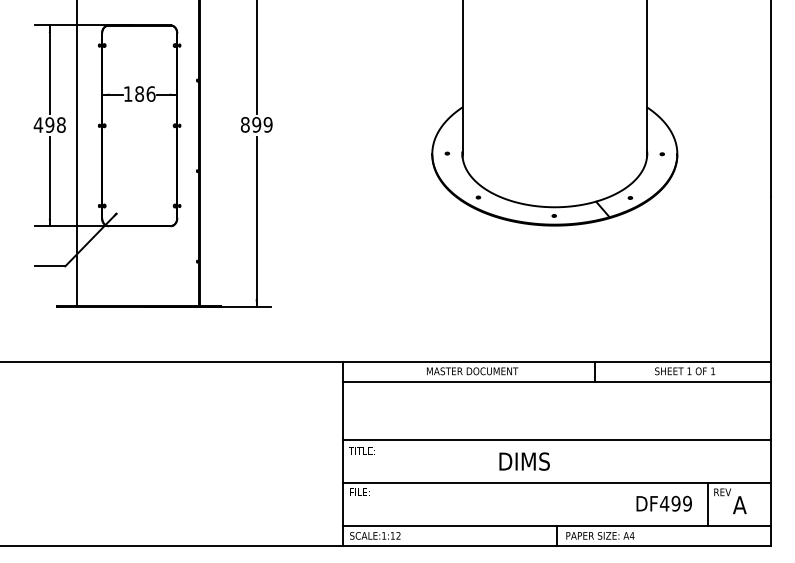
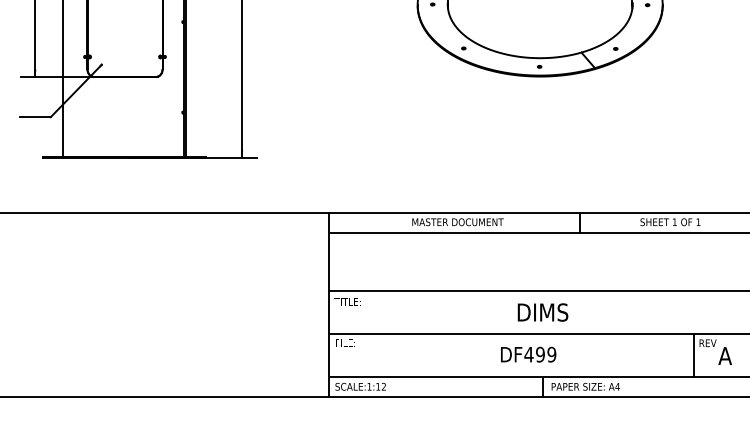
text: (524, 461) -> (542, 312), moved
text: (663, 503) -> (527, 354), moved

